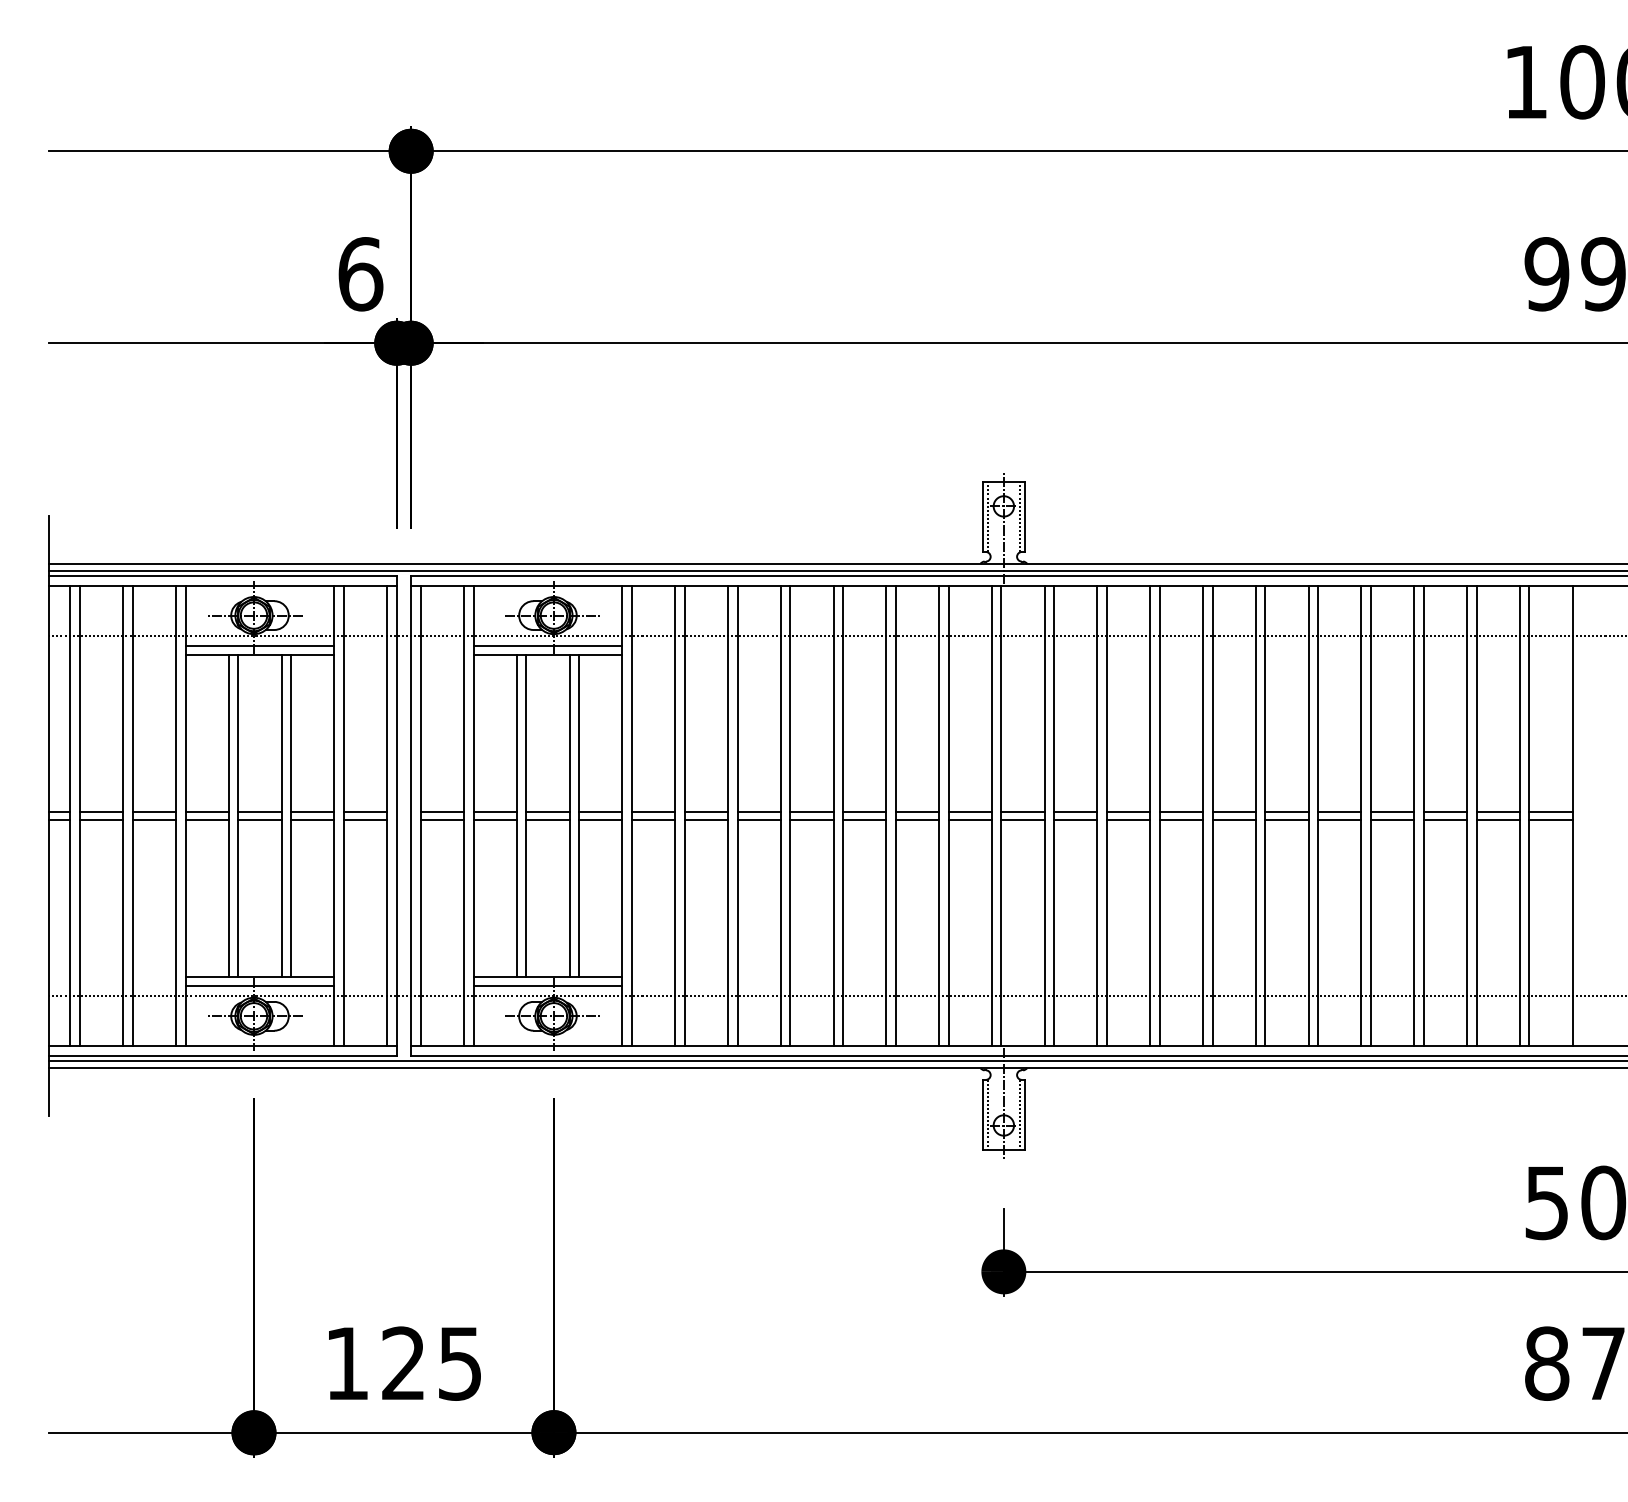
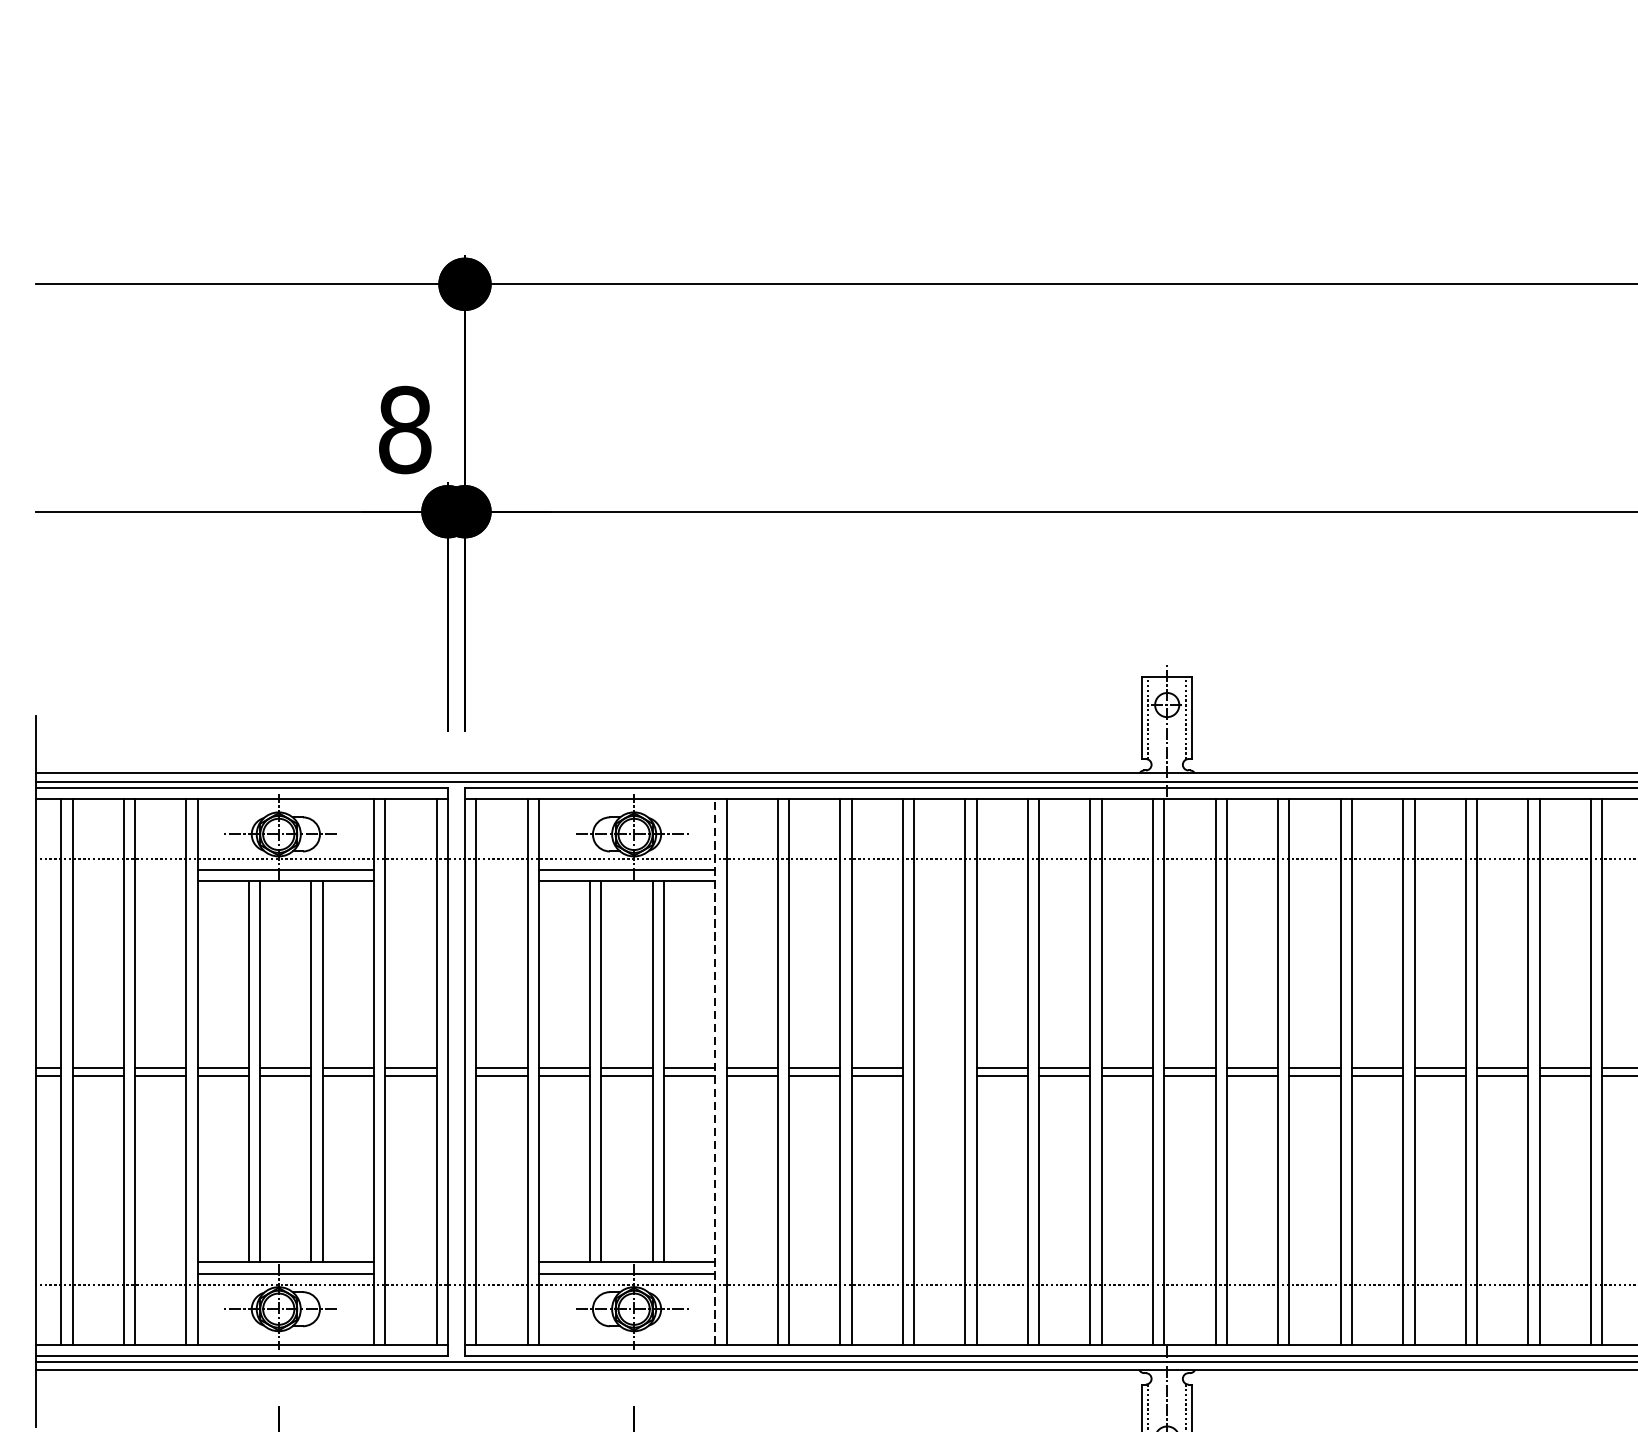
text: (360, 274) -> (404, 430), 6 -> 8
line: (811, 812) -> (939, 1067), removed
line: (622, 815) -> (715, 1071), solid -> dashed
line: (811, 819) -> (939, 1076), removed

